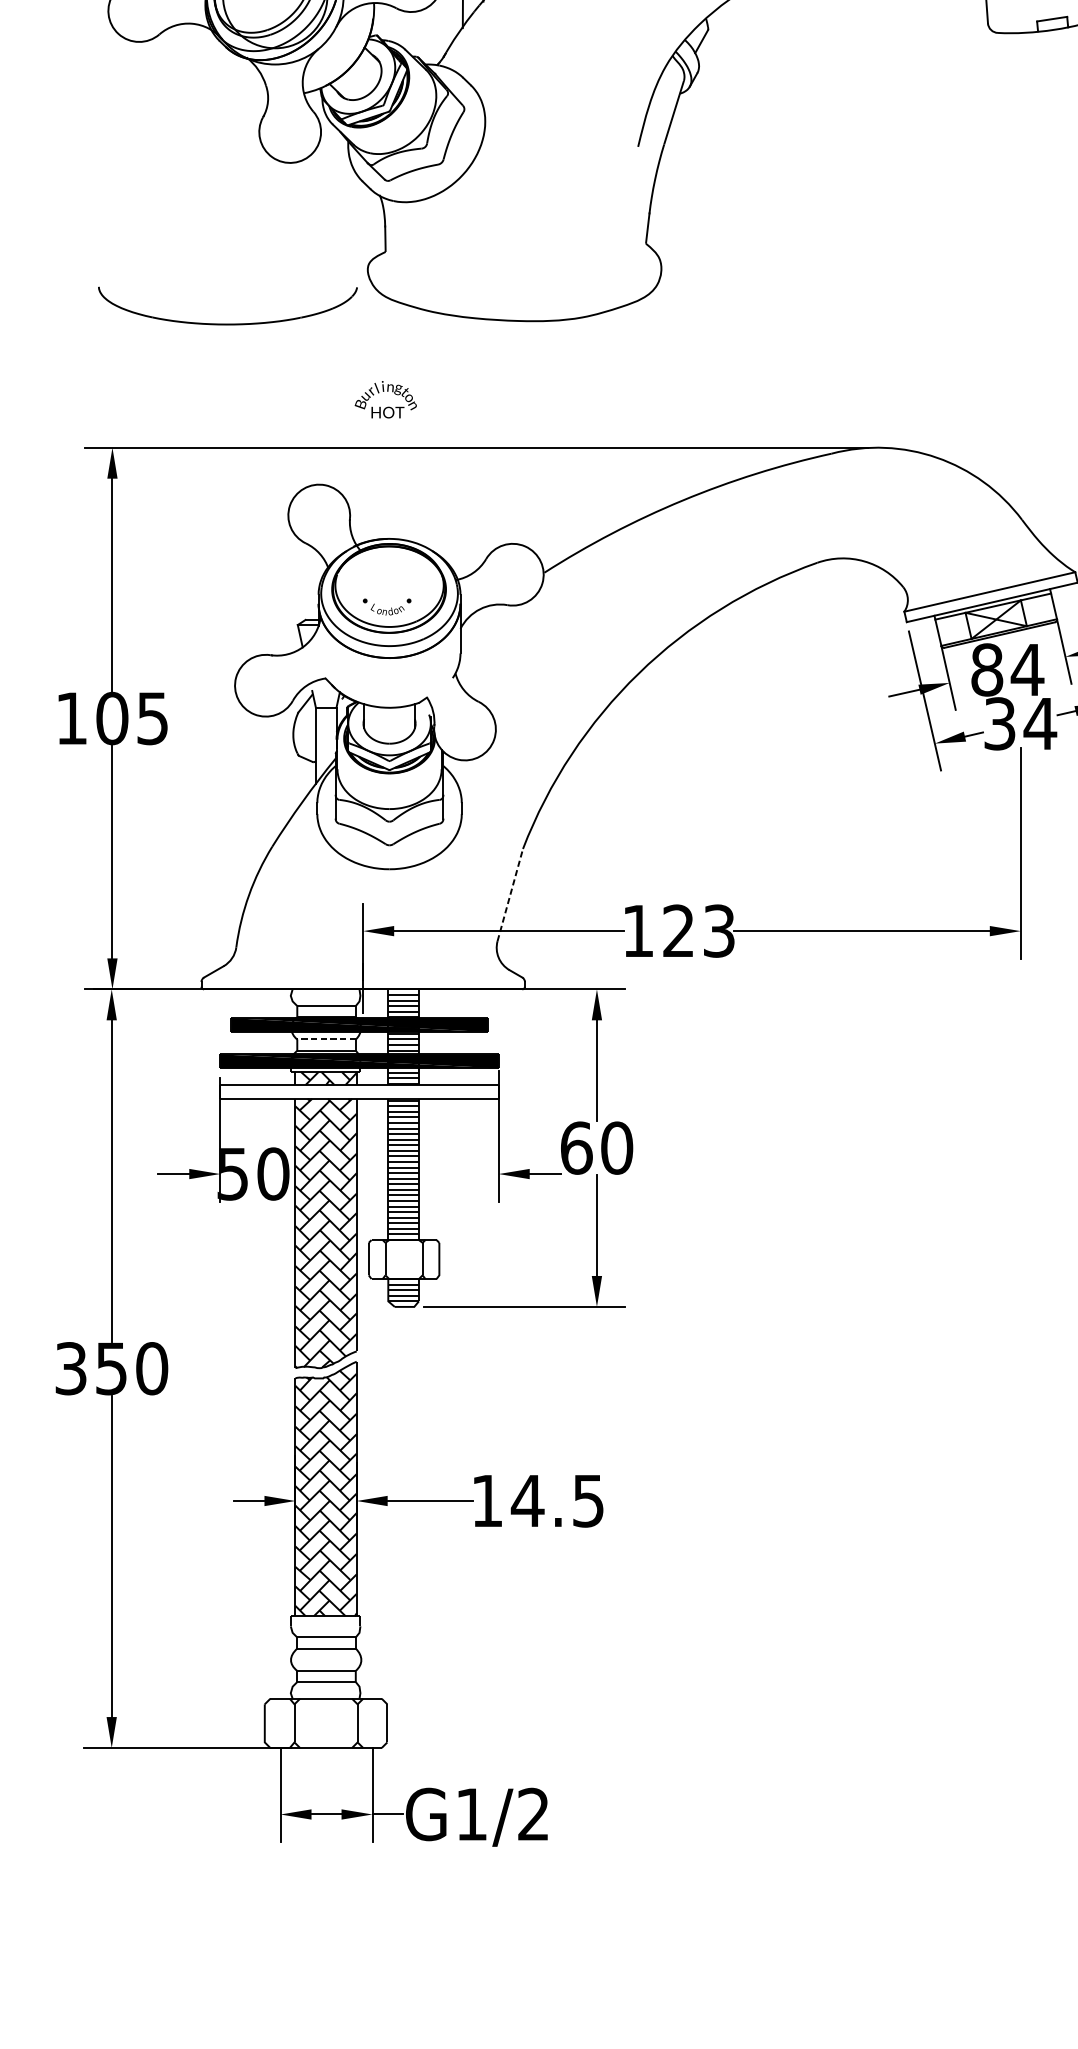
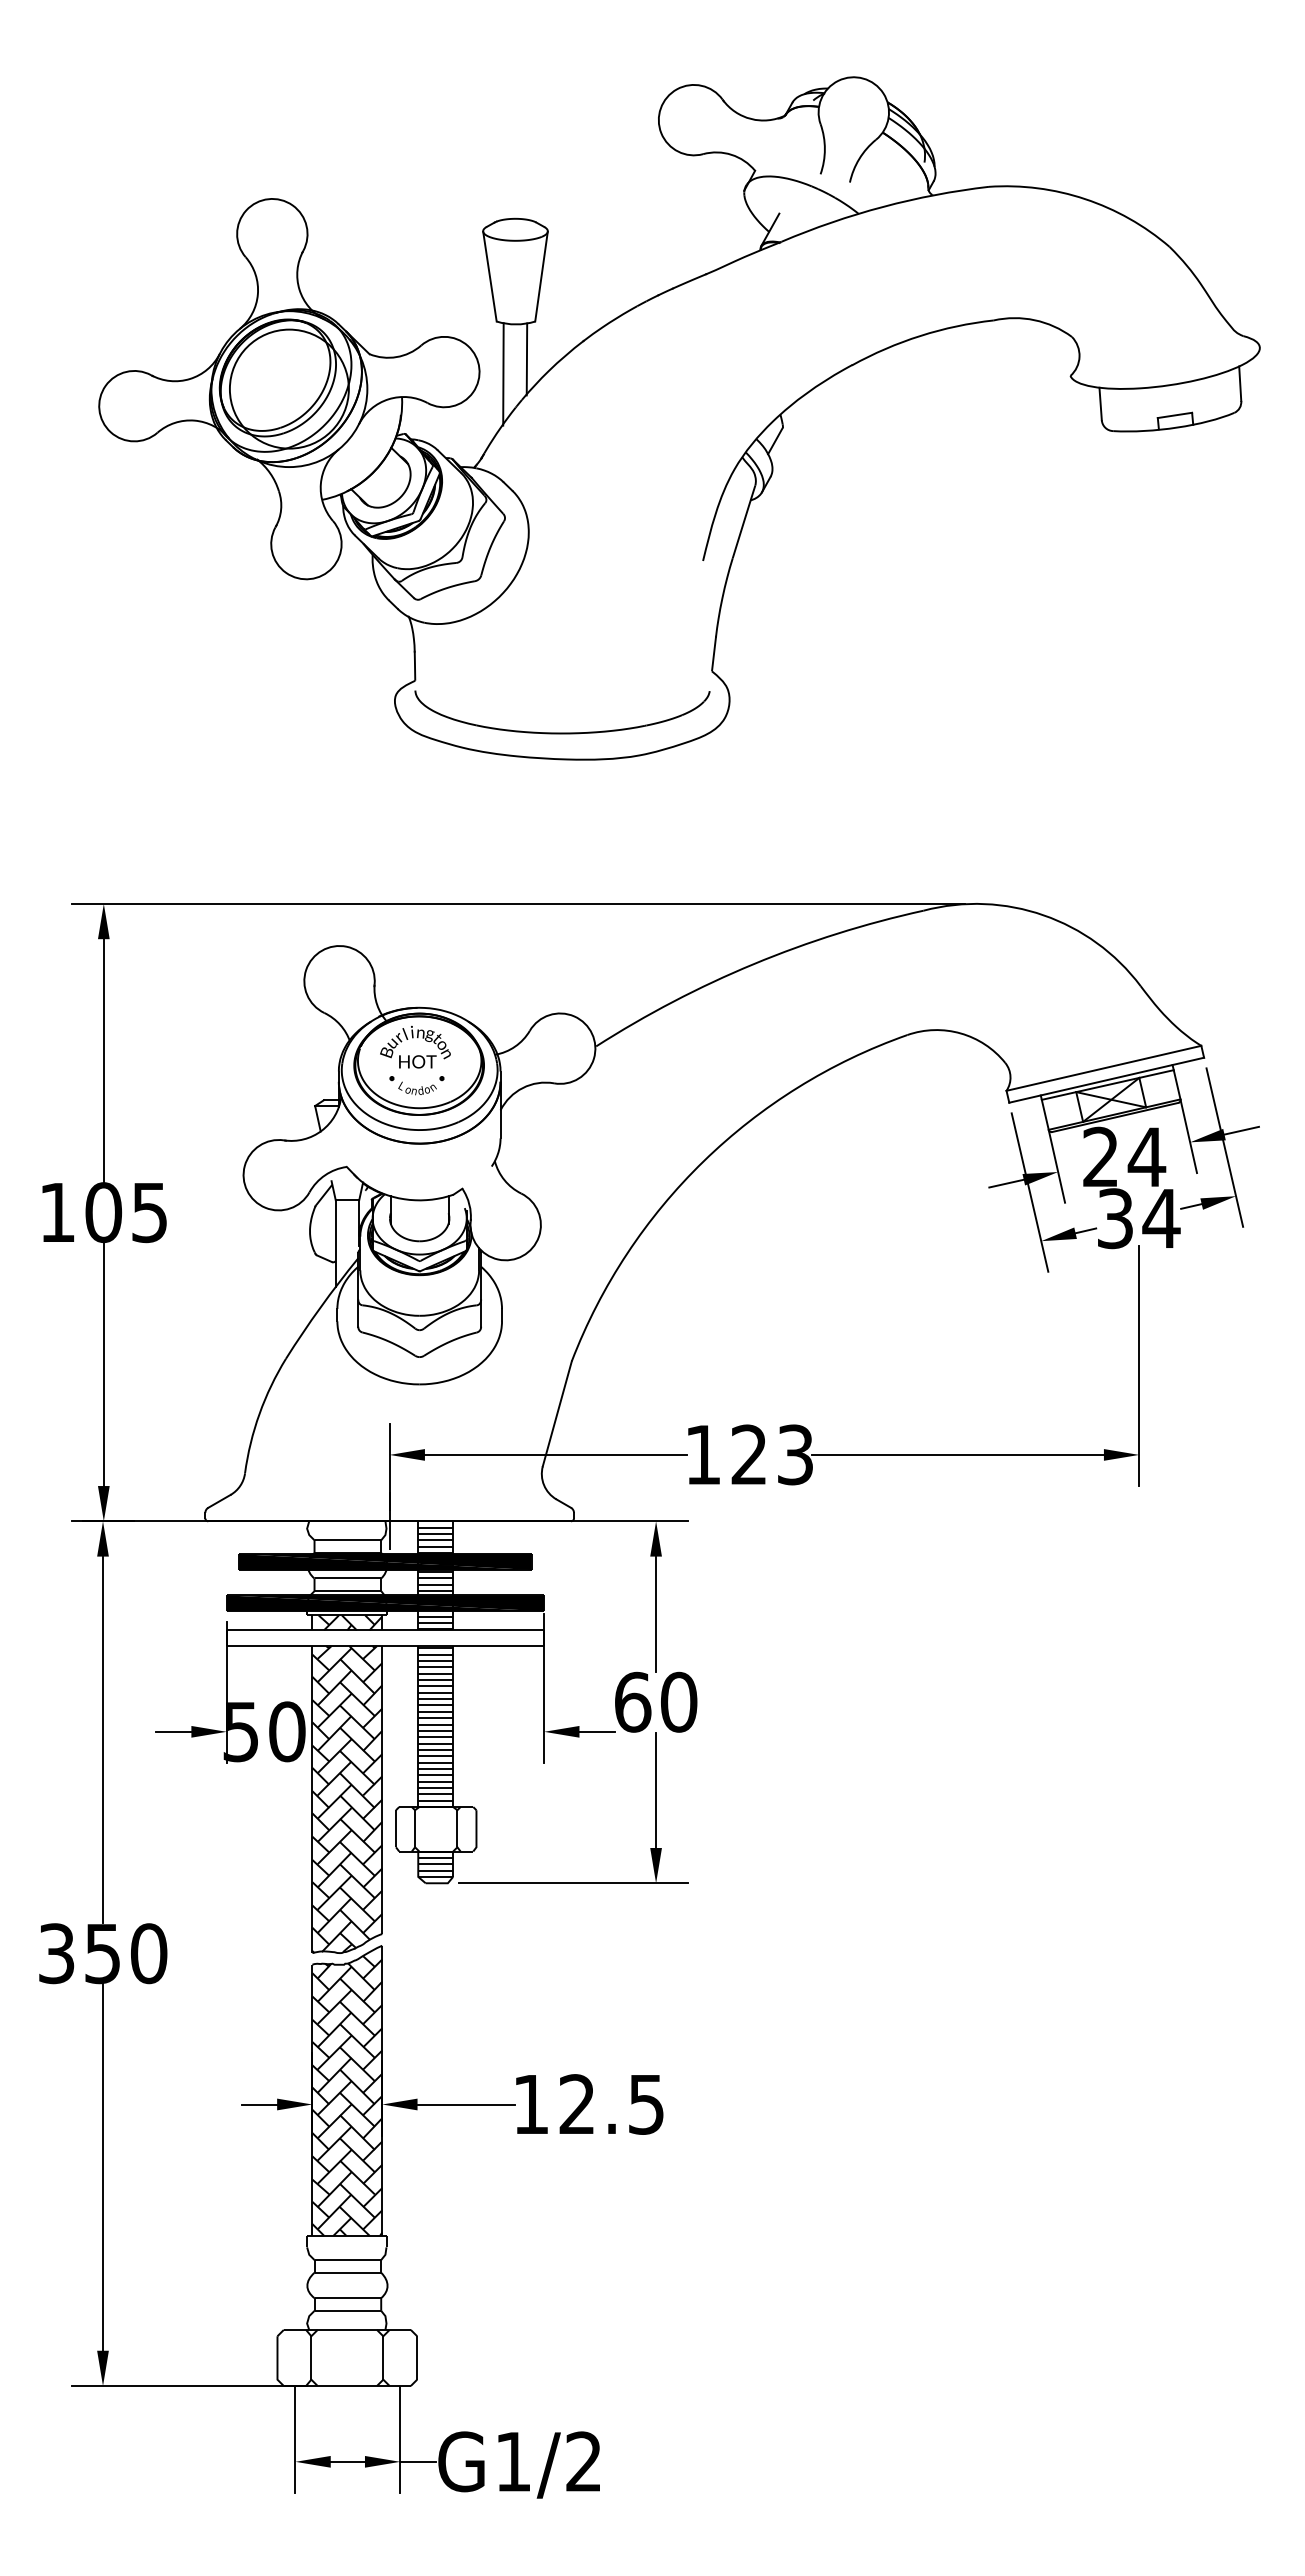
part: (227, 323) -> (562, 732), moved
text: (385, 399) -> (415, 1046), moved
text: (987, 669) -> (1101, 1156), 84 -> 24
line: (510, 894) -> (557, 1413), dashed -> solid
line: (326, 1039) -> (347, 1578), dashed -> solid
text: (527, 1500) -> (577, 2103), 14.5 -> 12.5

